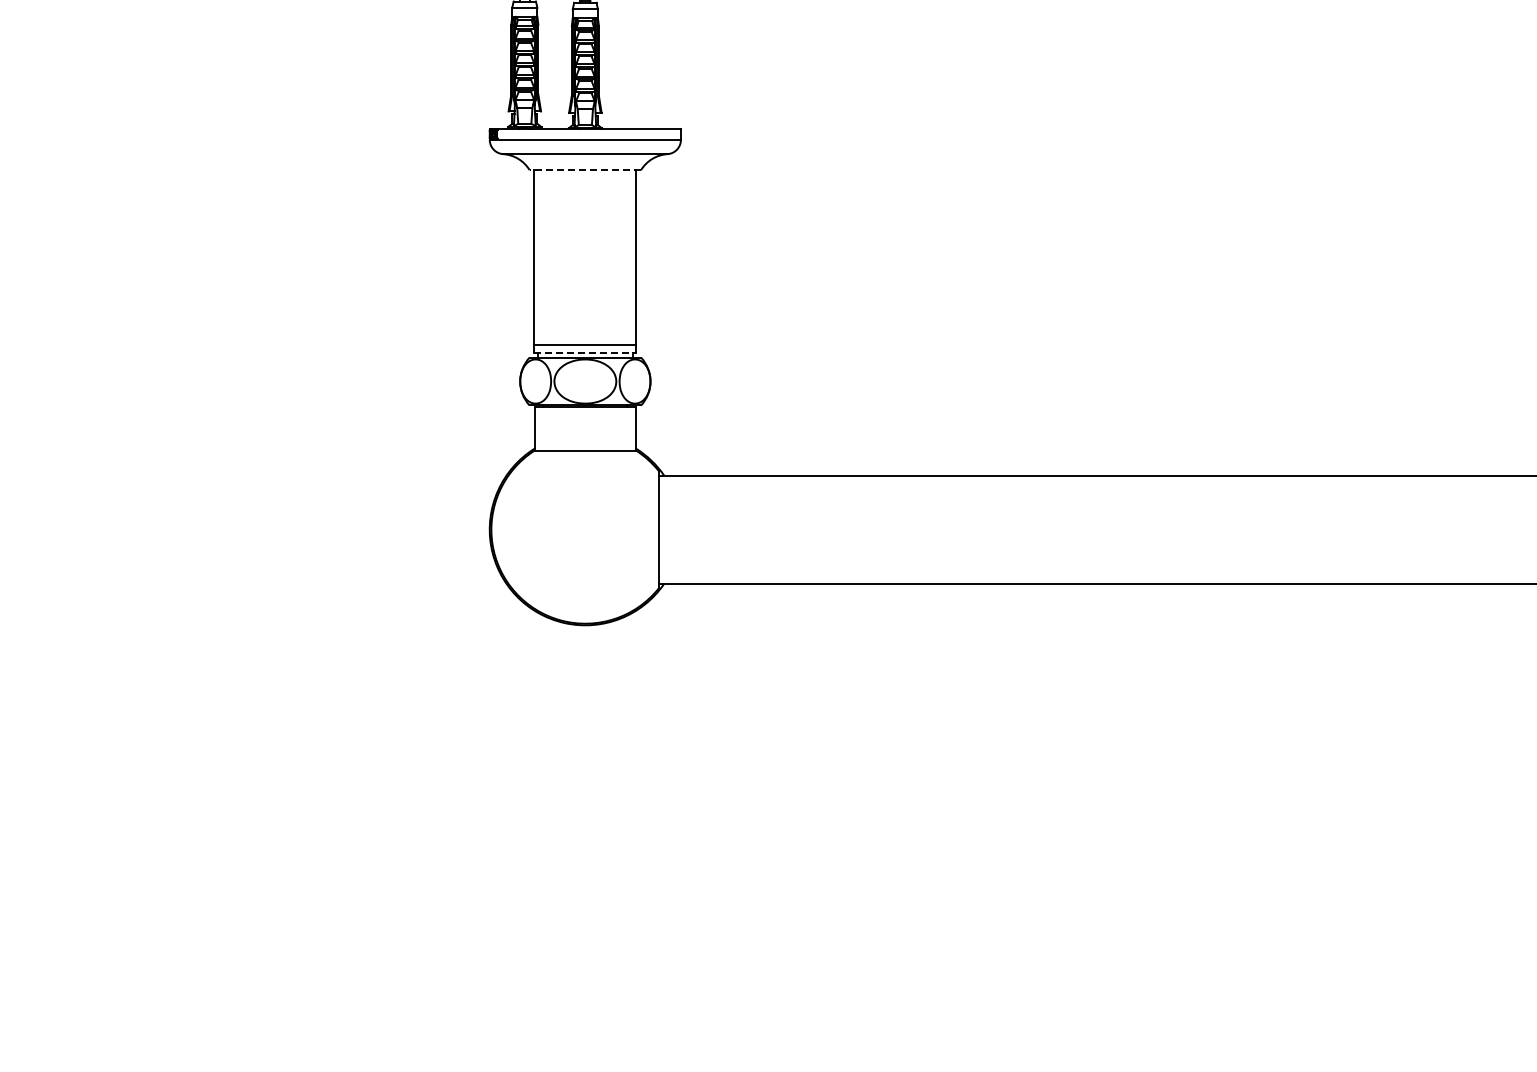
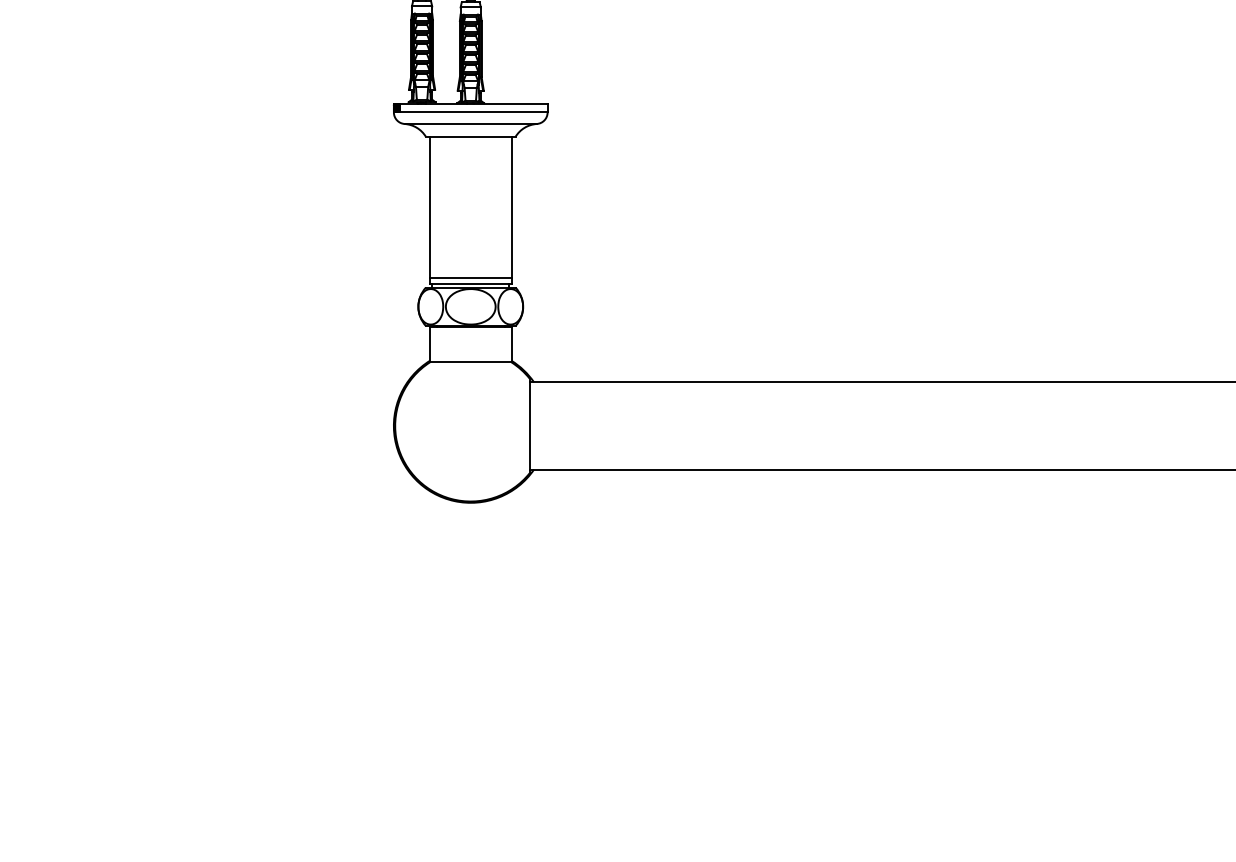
line: (585, 170) -> (470, 137), dashed -> solid
line: (585, 353) -> (470, 284), dashed -> solid

